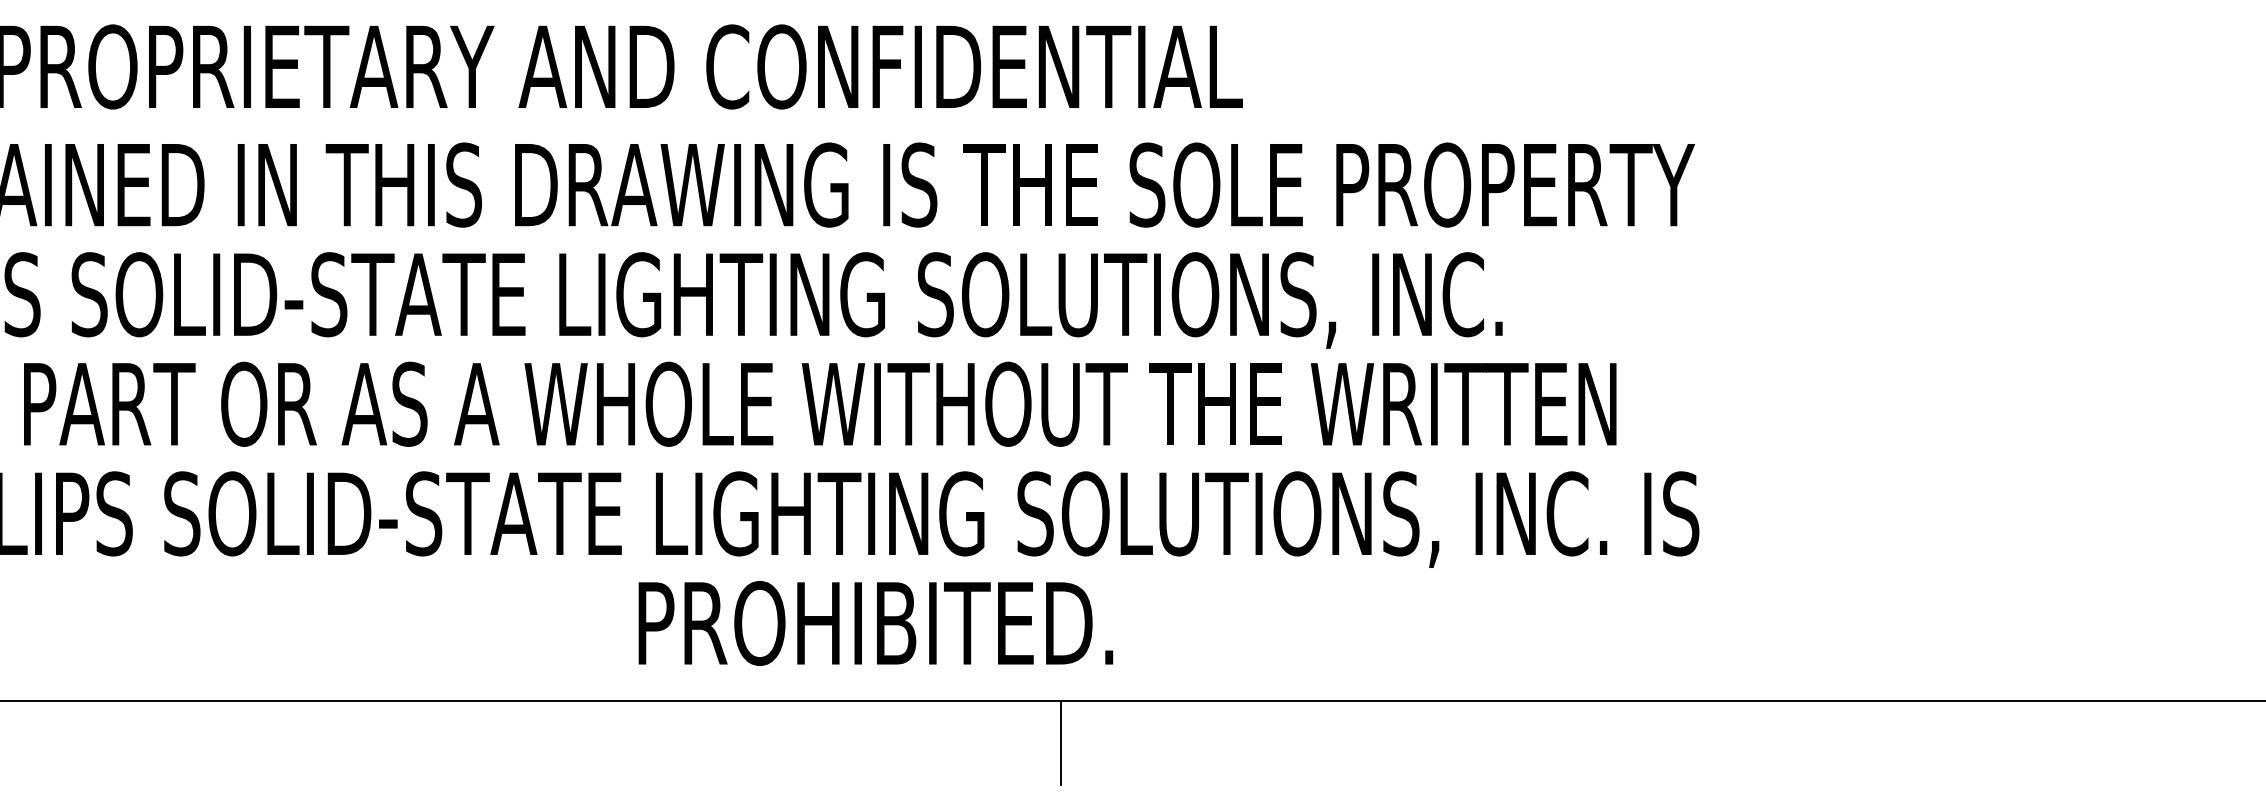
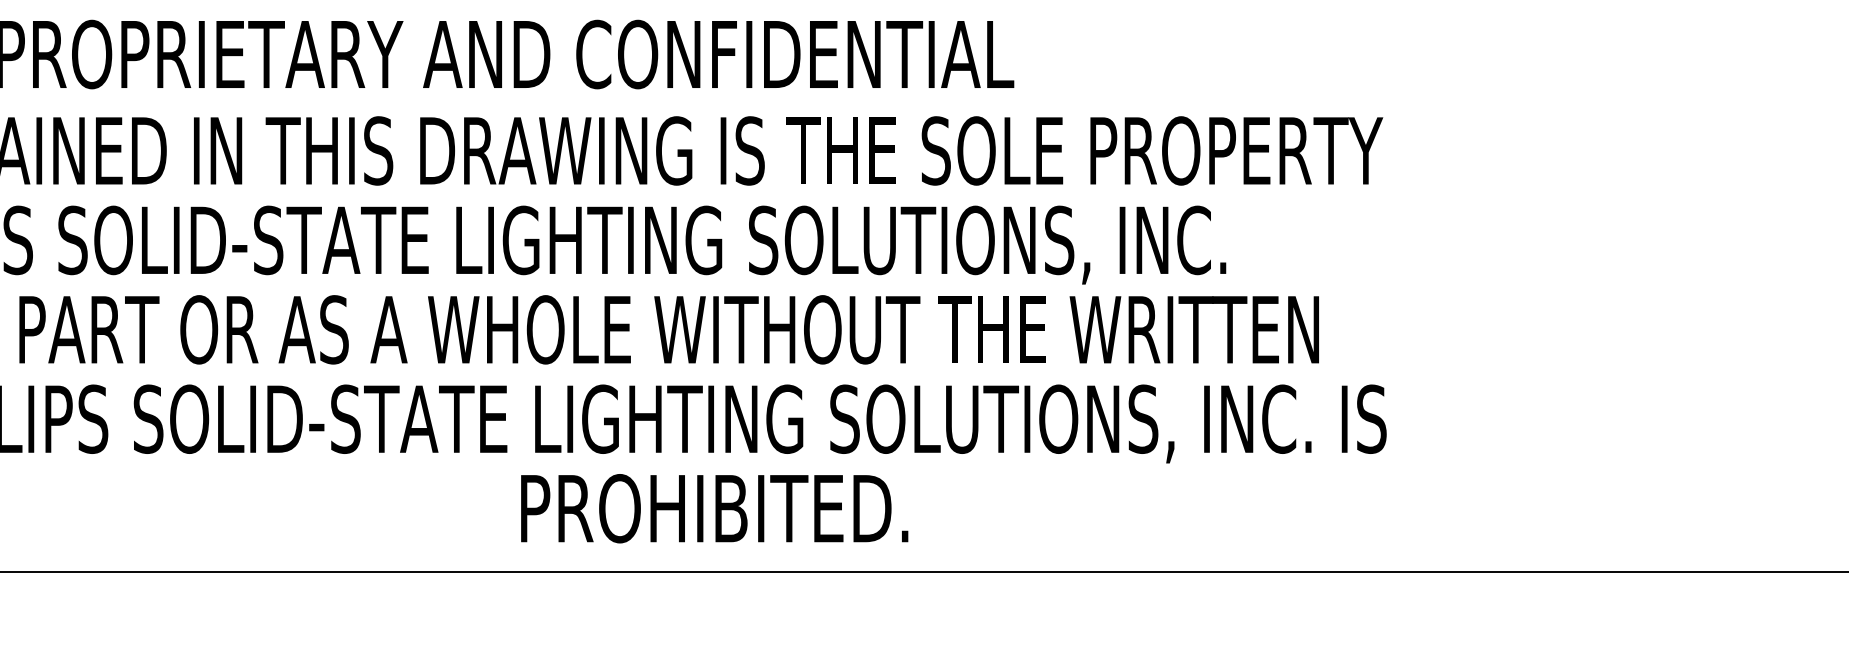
line: (1060, 742) -> (865, 605), removed

